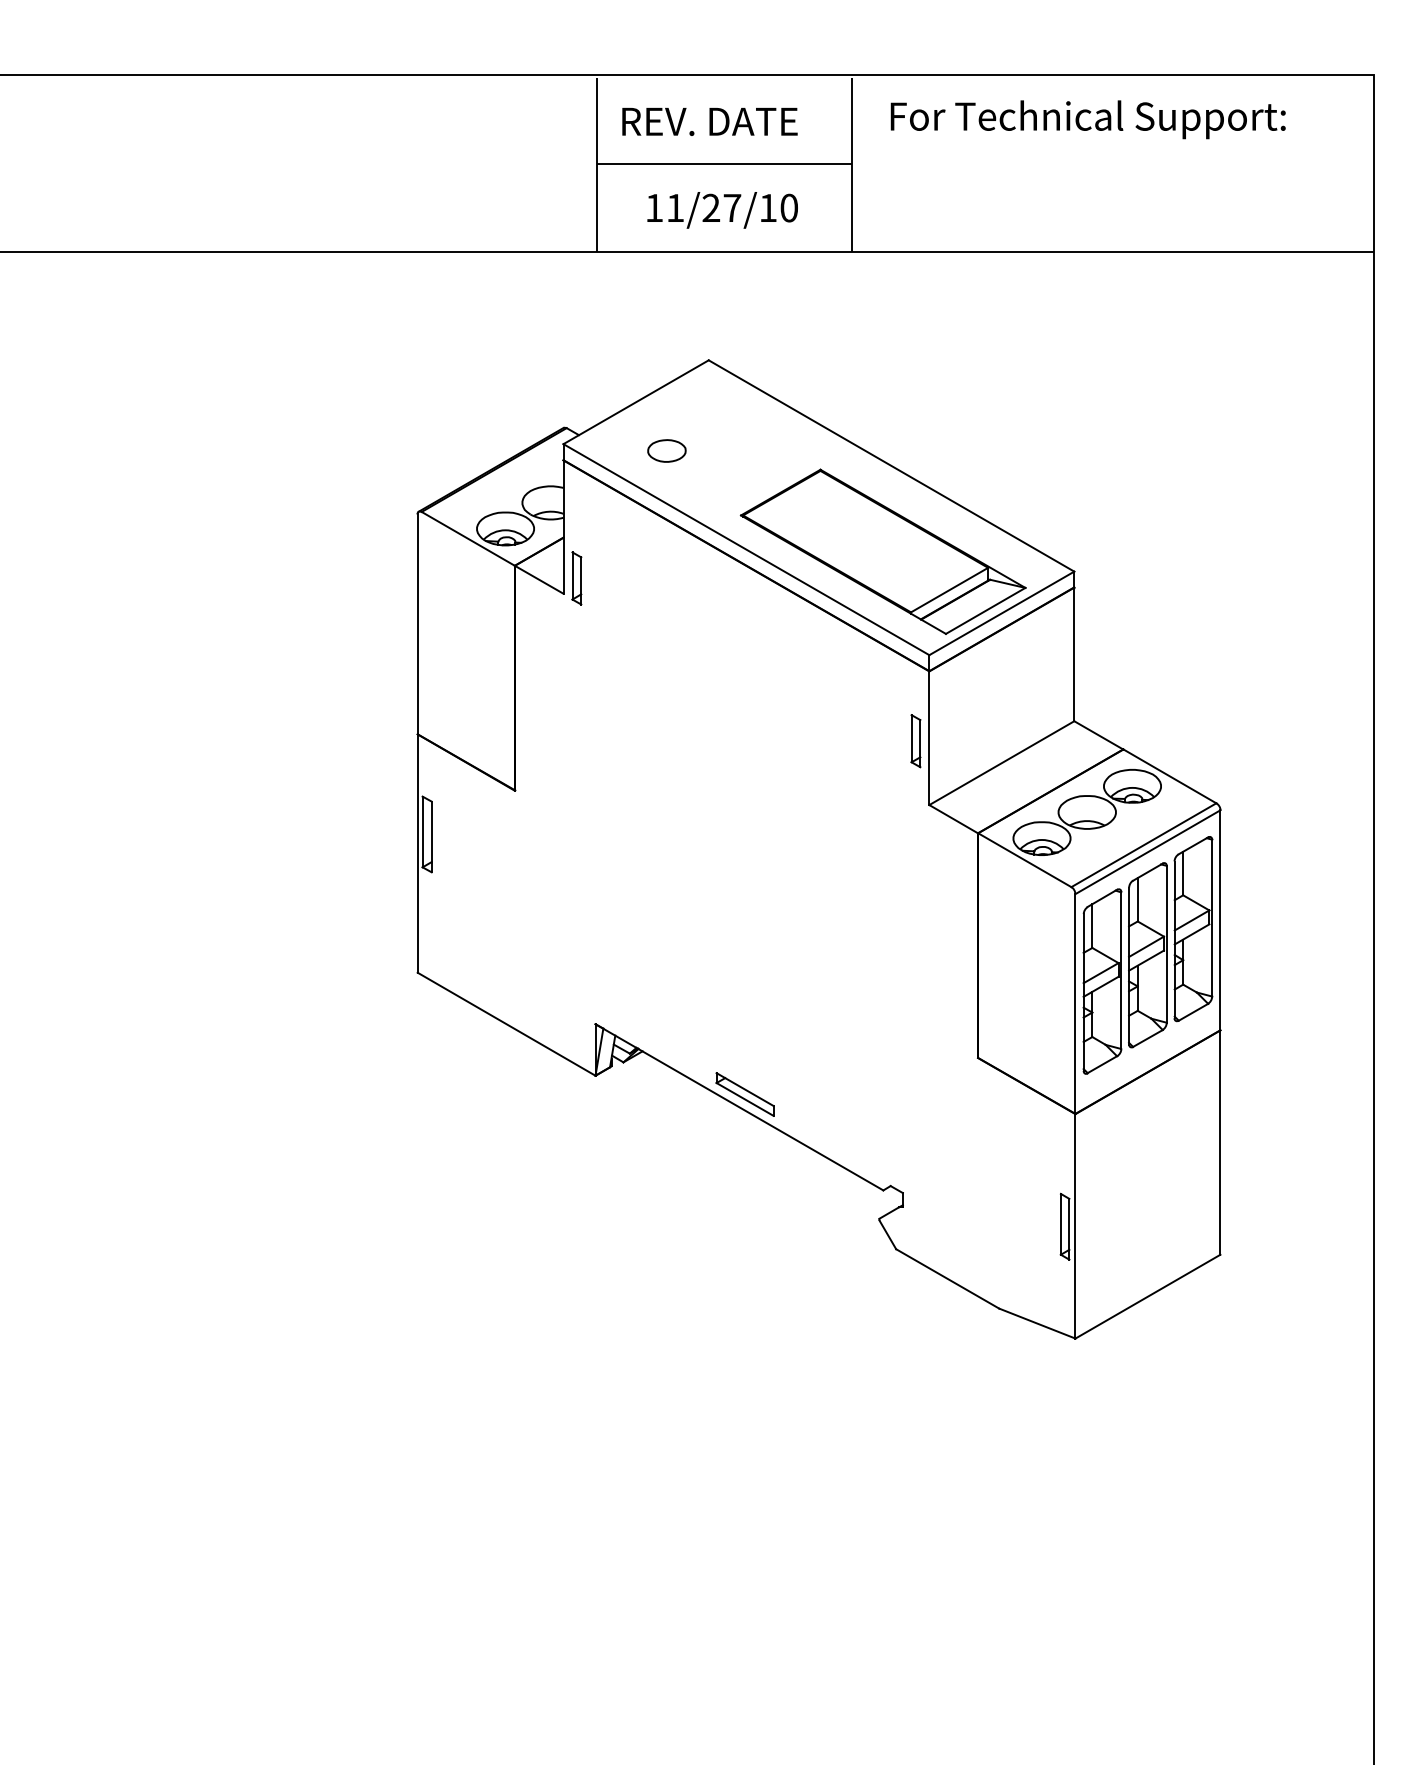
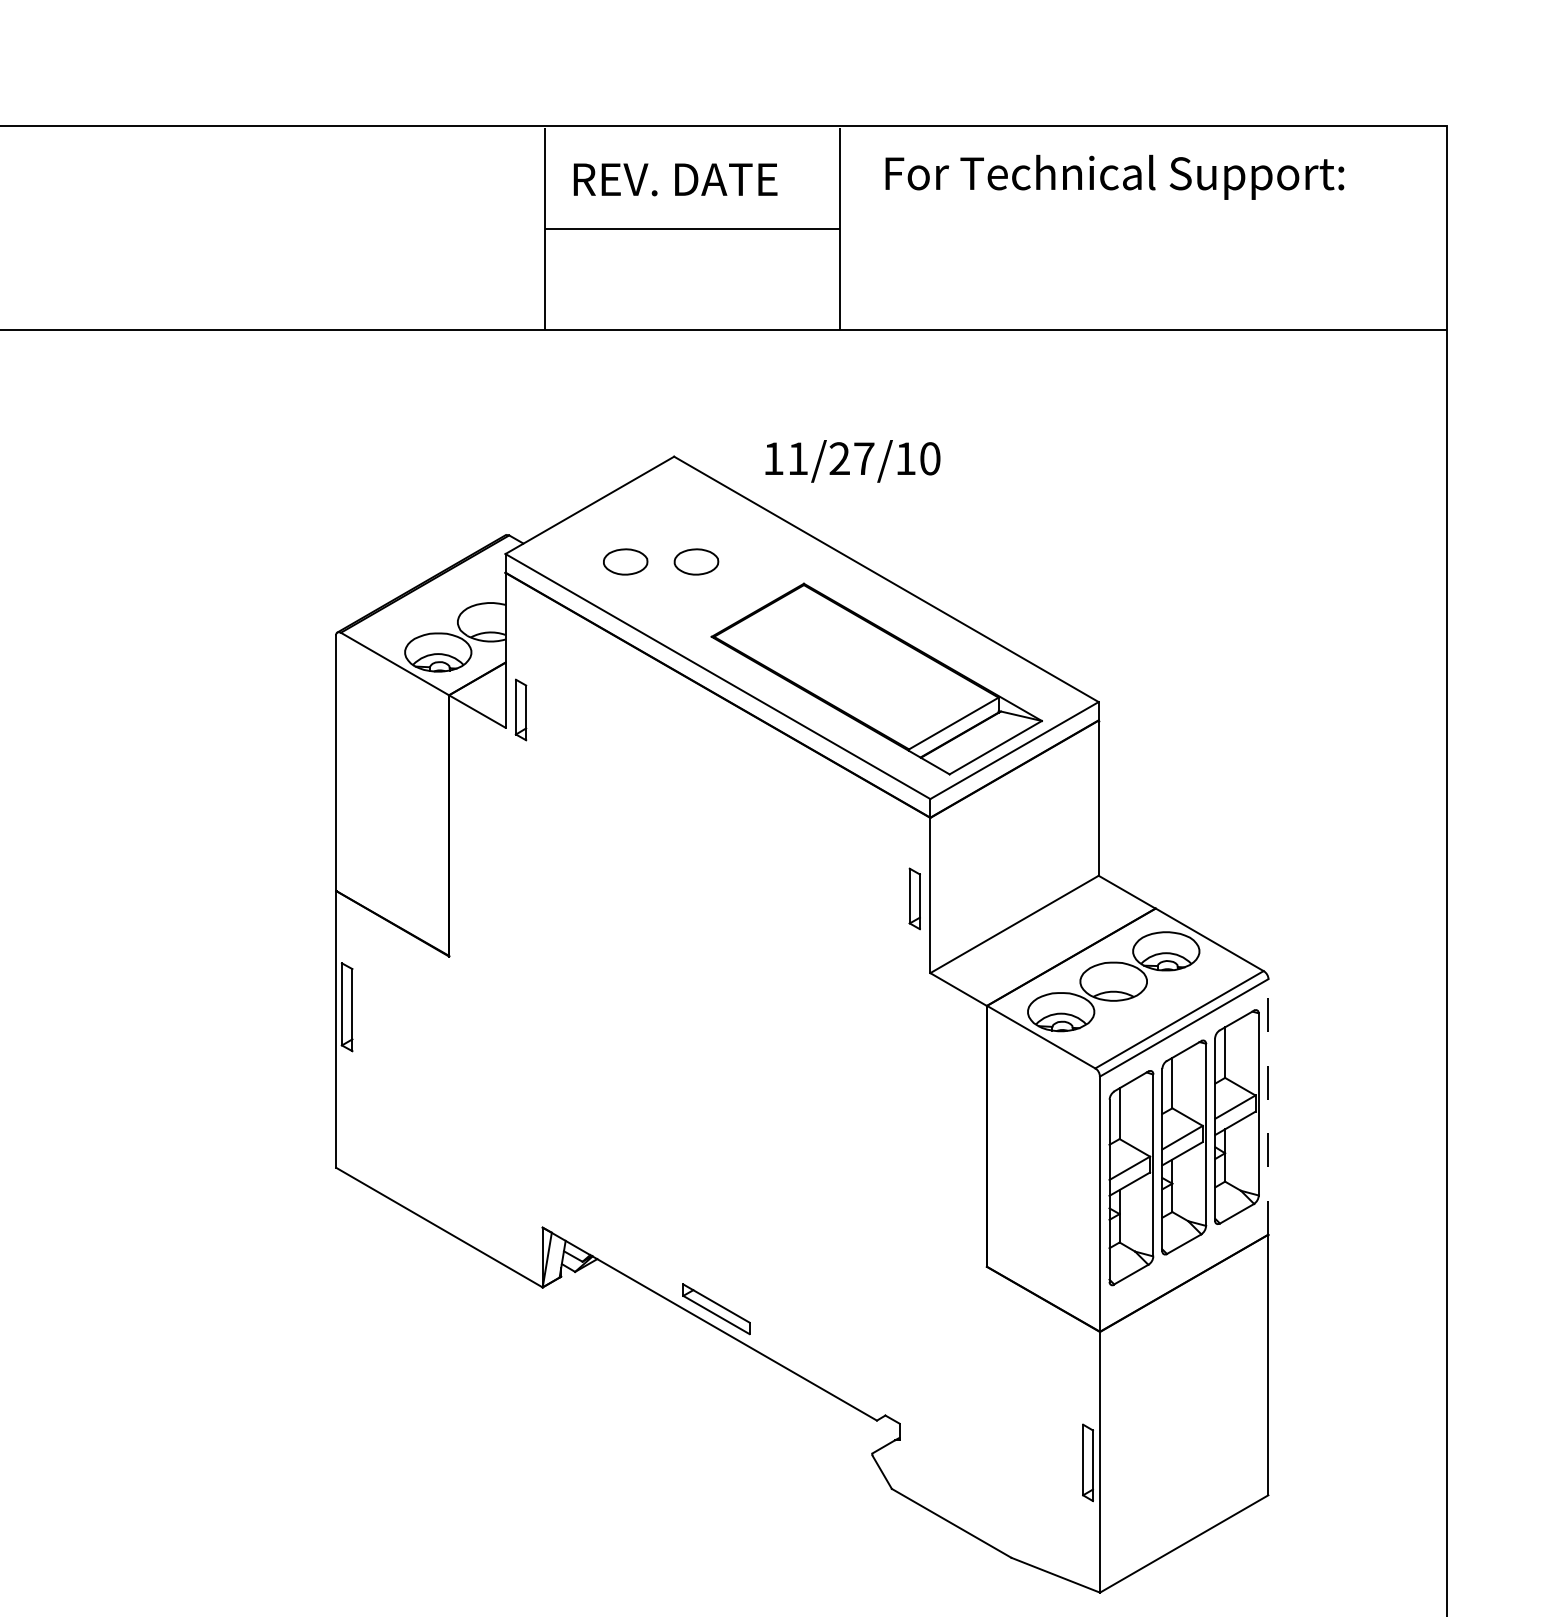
text: (722, 210) -> (852, 461), moved
part: (727, 450) -> (695, 561), added
line: (1220, 919) -> (1268, 1106), solid -> dashed

